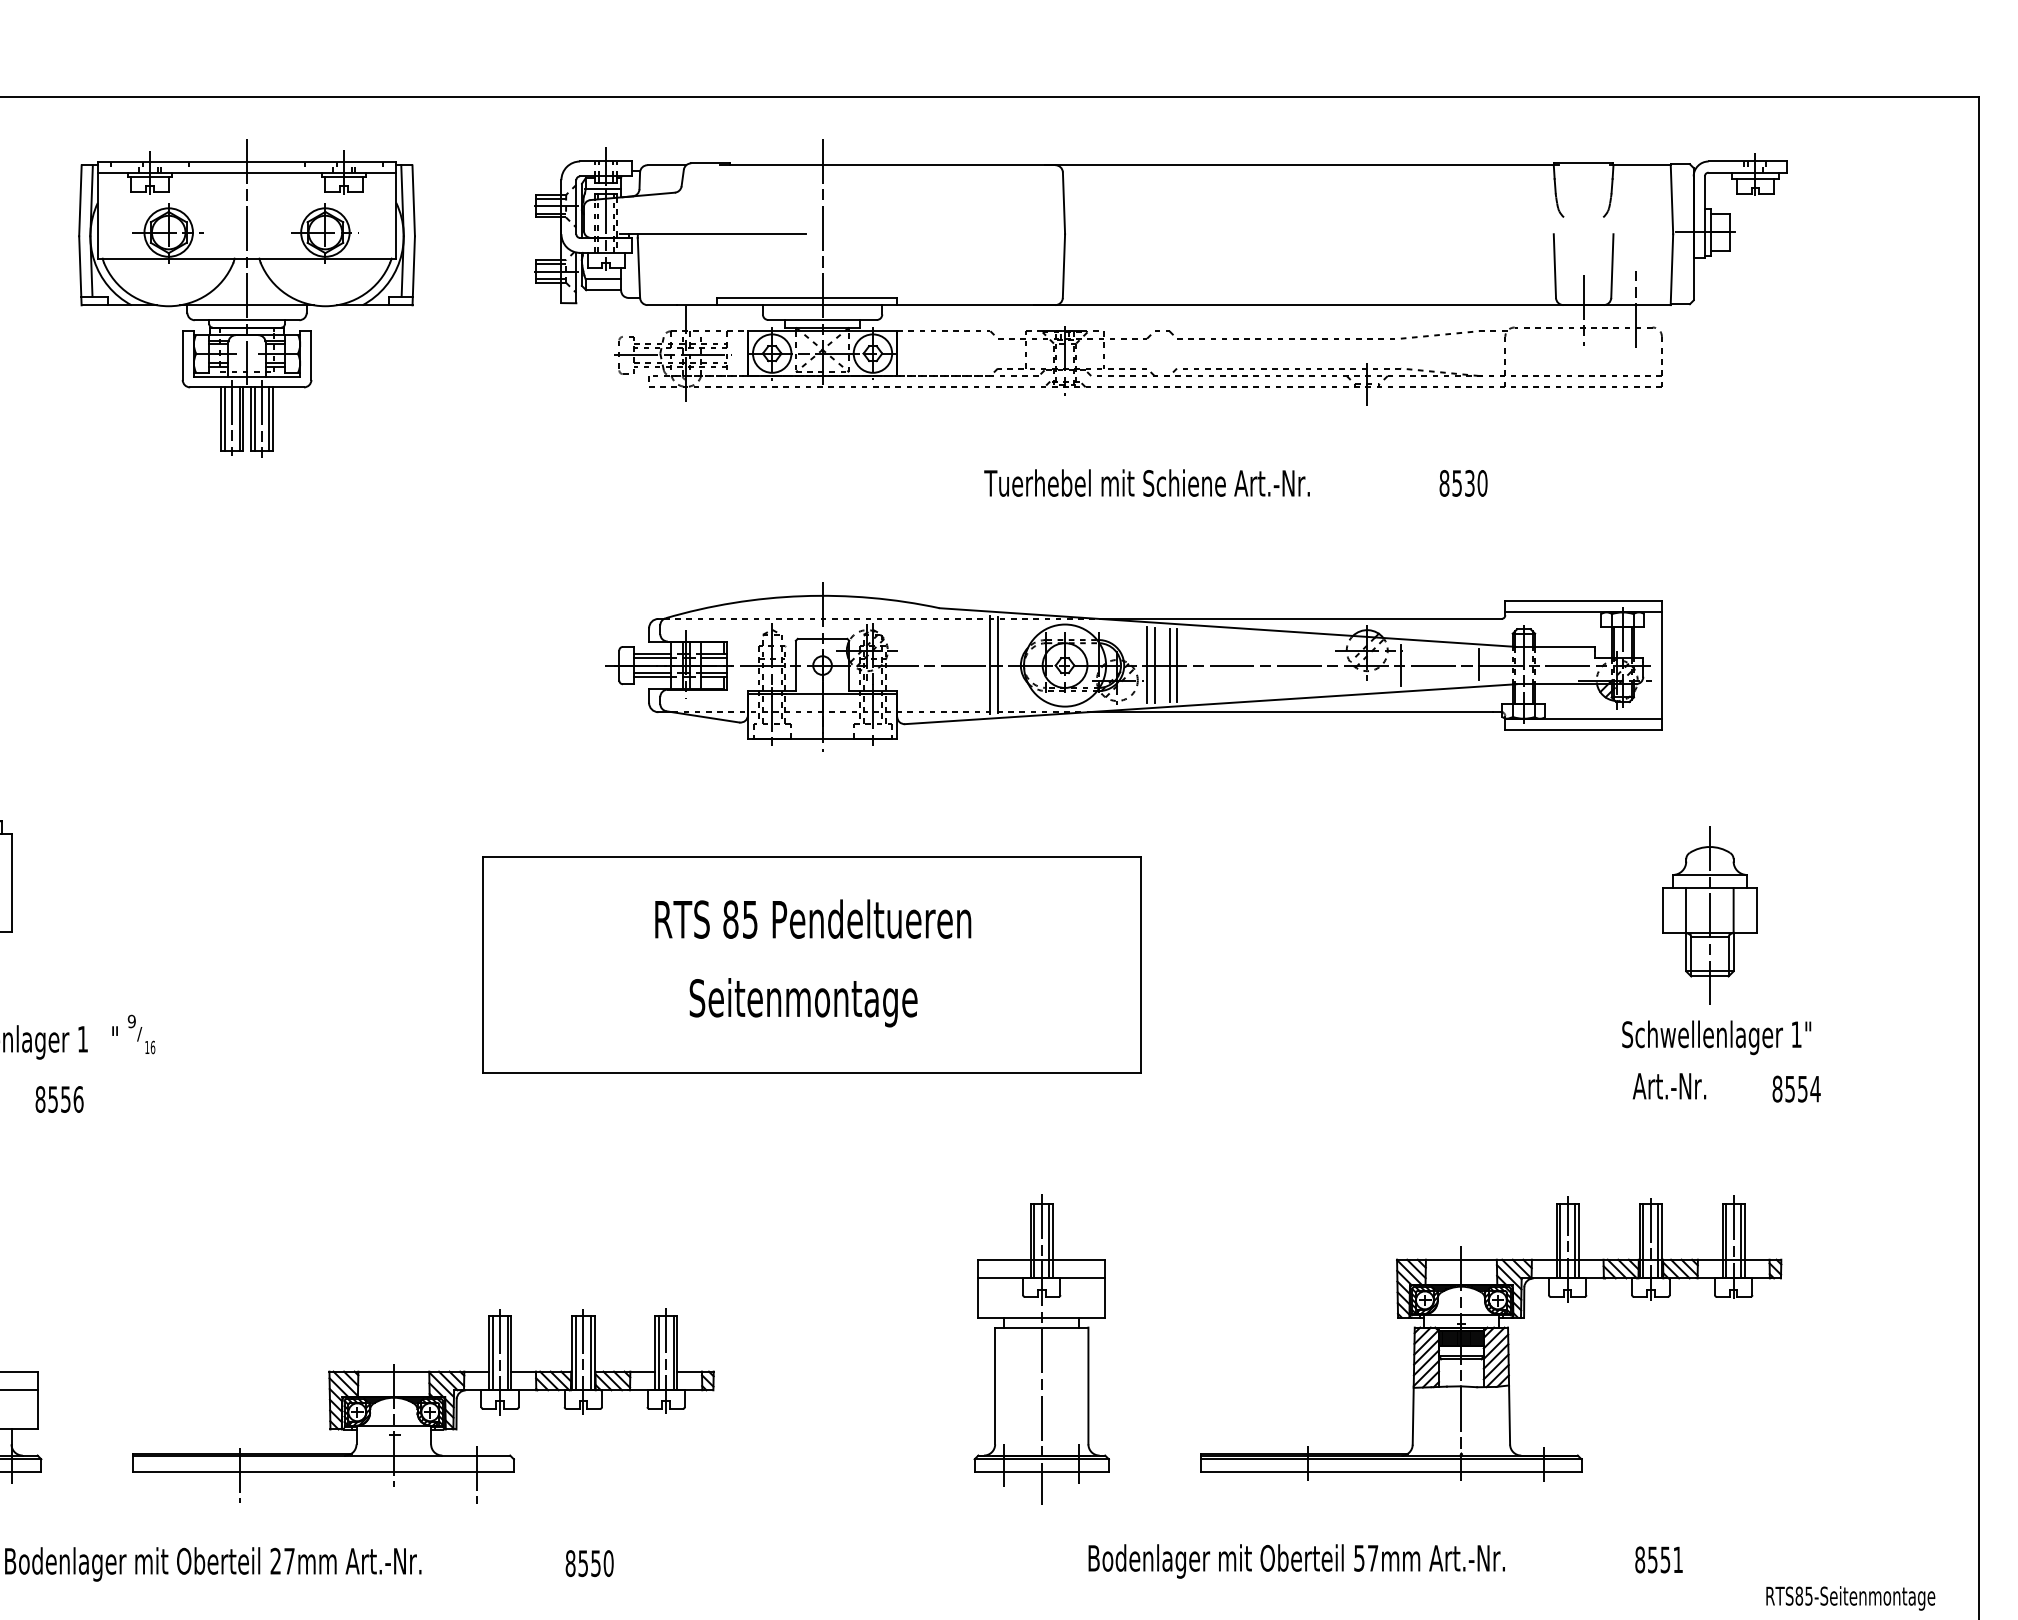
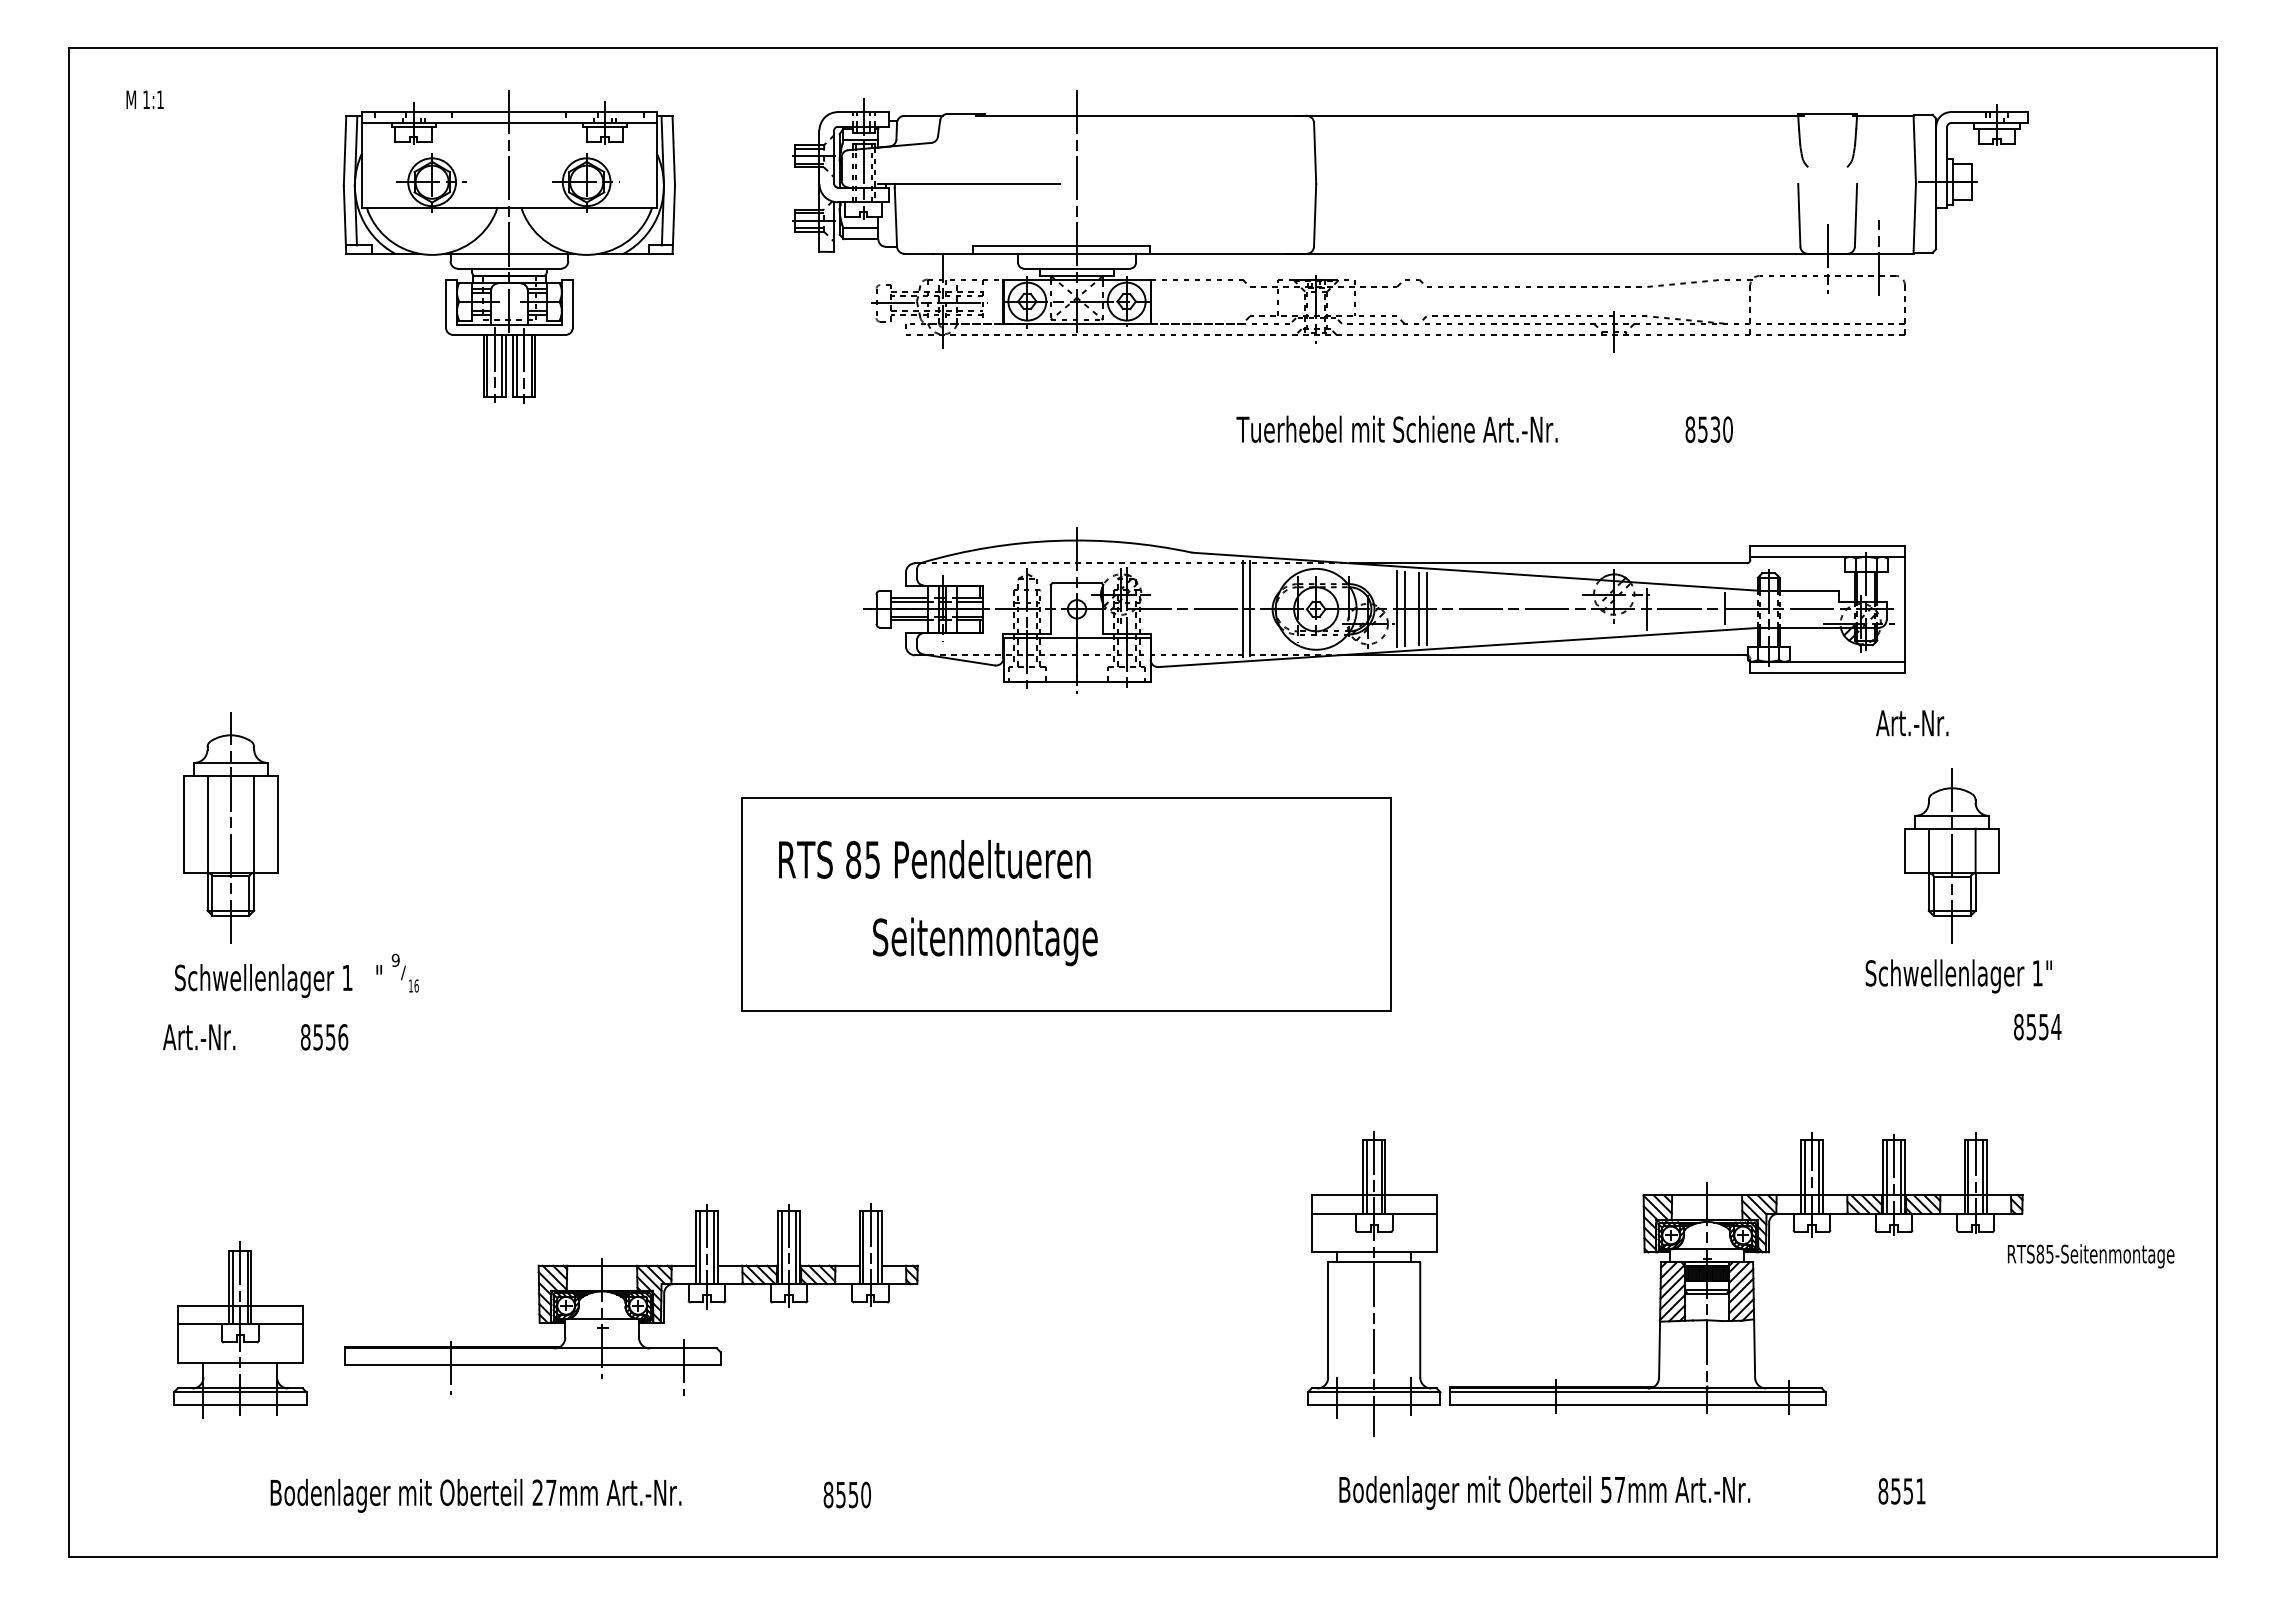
text: (812, 919) -> (934, 859), moved
text: (803, 1002) -> (985, 941), moved
text: (1669, 1086) -> (1912, 723), moved
part: (1042, 1349) -> (1374, 1283), moved
part: (423, 1405) -> (631, 1299), moved
text: (1851, 1598) -> (2091, 1256), moved

